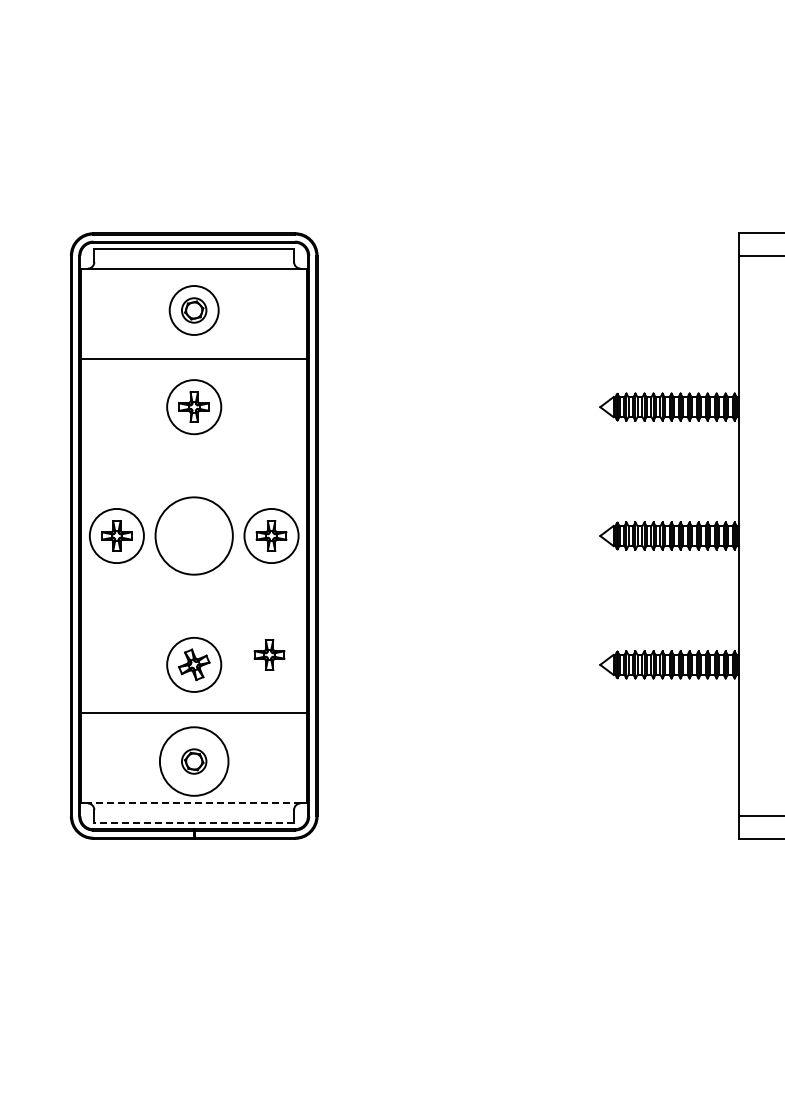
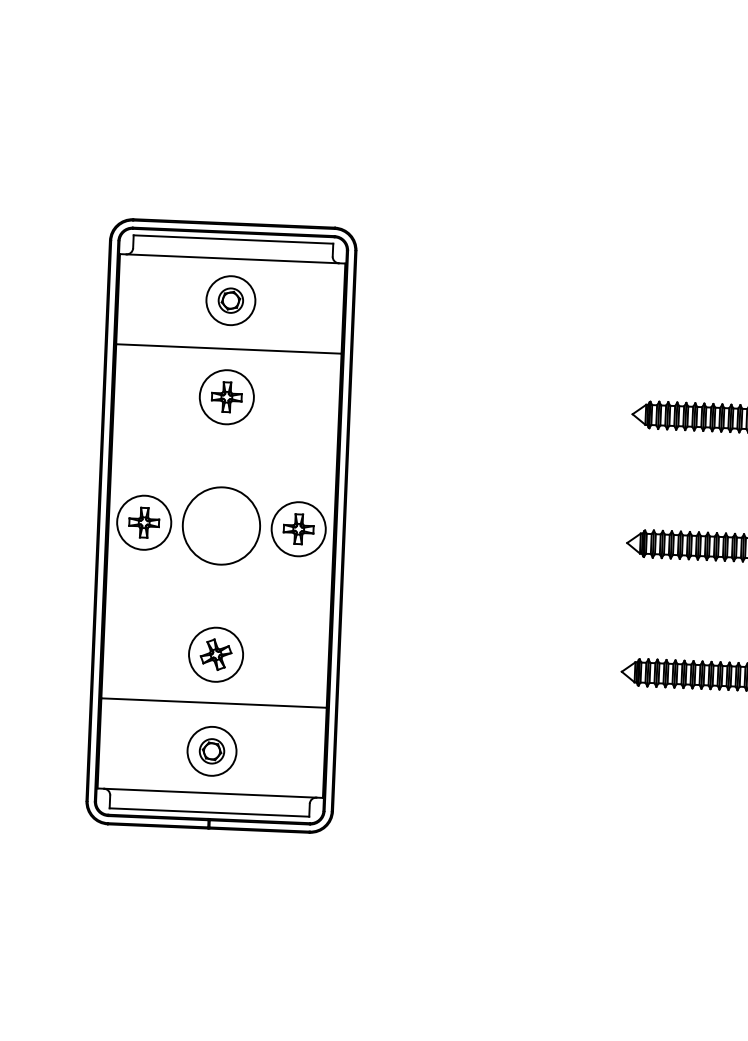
part: (269, 654) -> (291, 647), removed
circle: (193, 761) -> (211, 751), size x0.71
line: (193, 803) -> (209, 793), dashed -> solid
line: (194, 822) -> (209, 812), dashed -> solid

